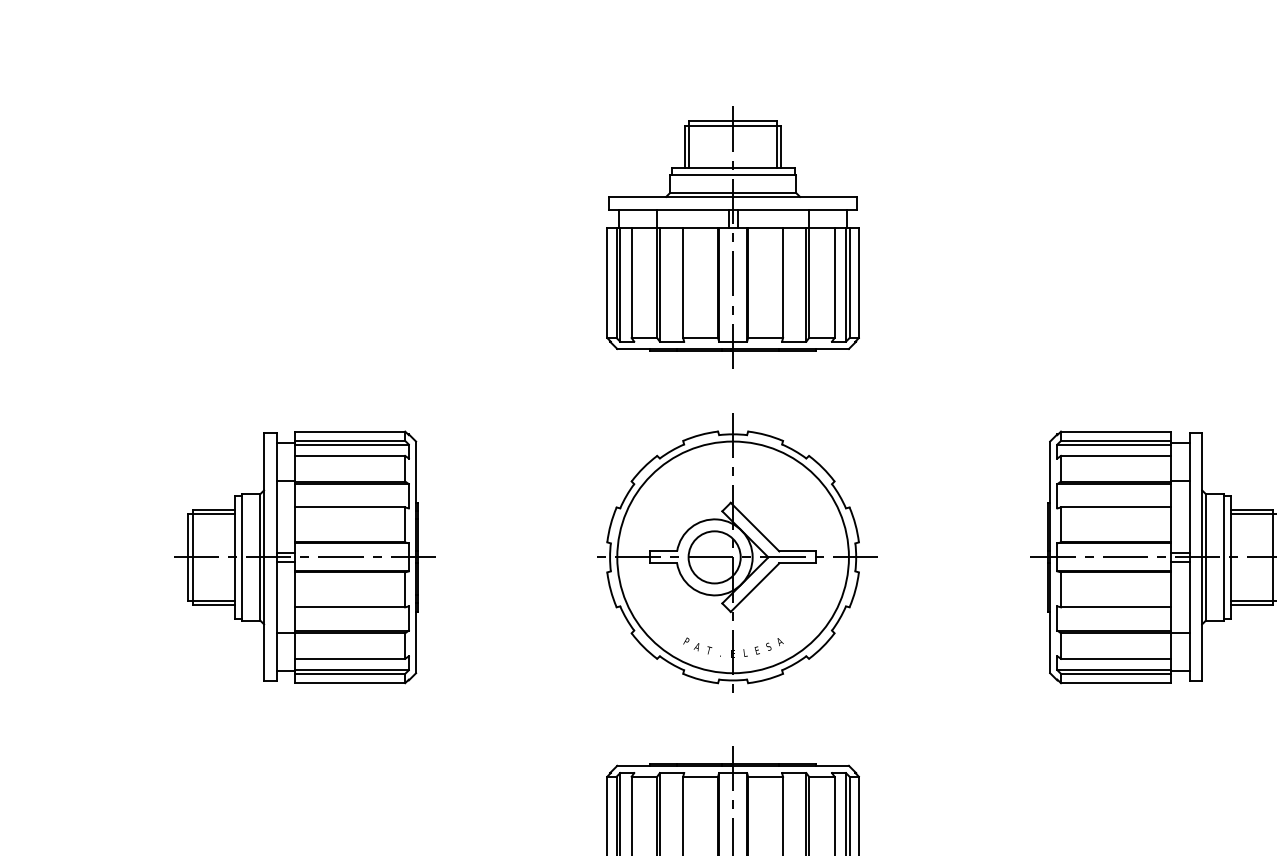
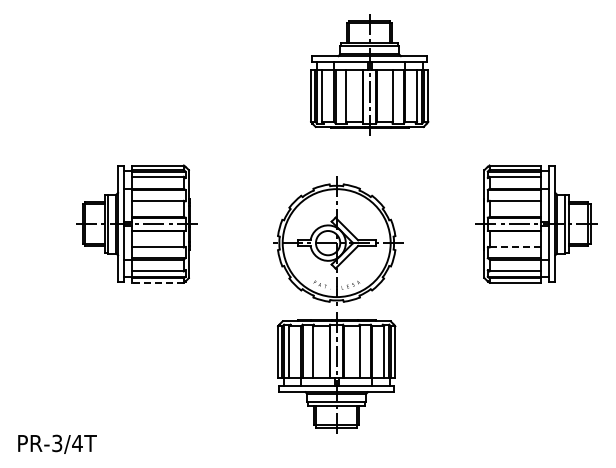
part: (732, 236) -> (369, 74), moved
part: (736, 551) -> (338, 240), moved
line: (1116, 607) -> (515, 247), solid -> dashed
line: (350, 682) -> (158, 282), solid -> dashed

